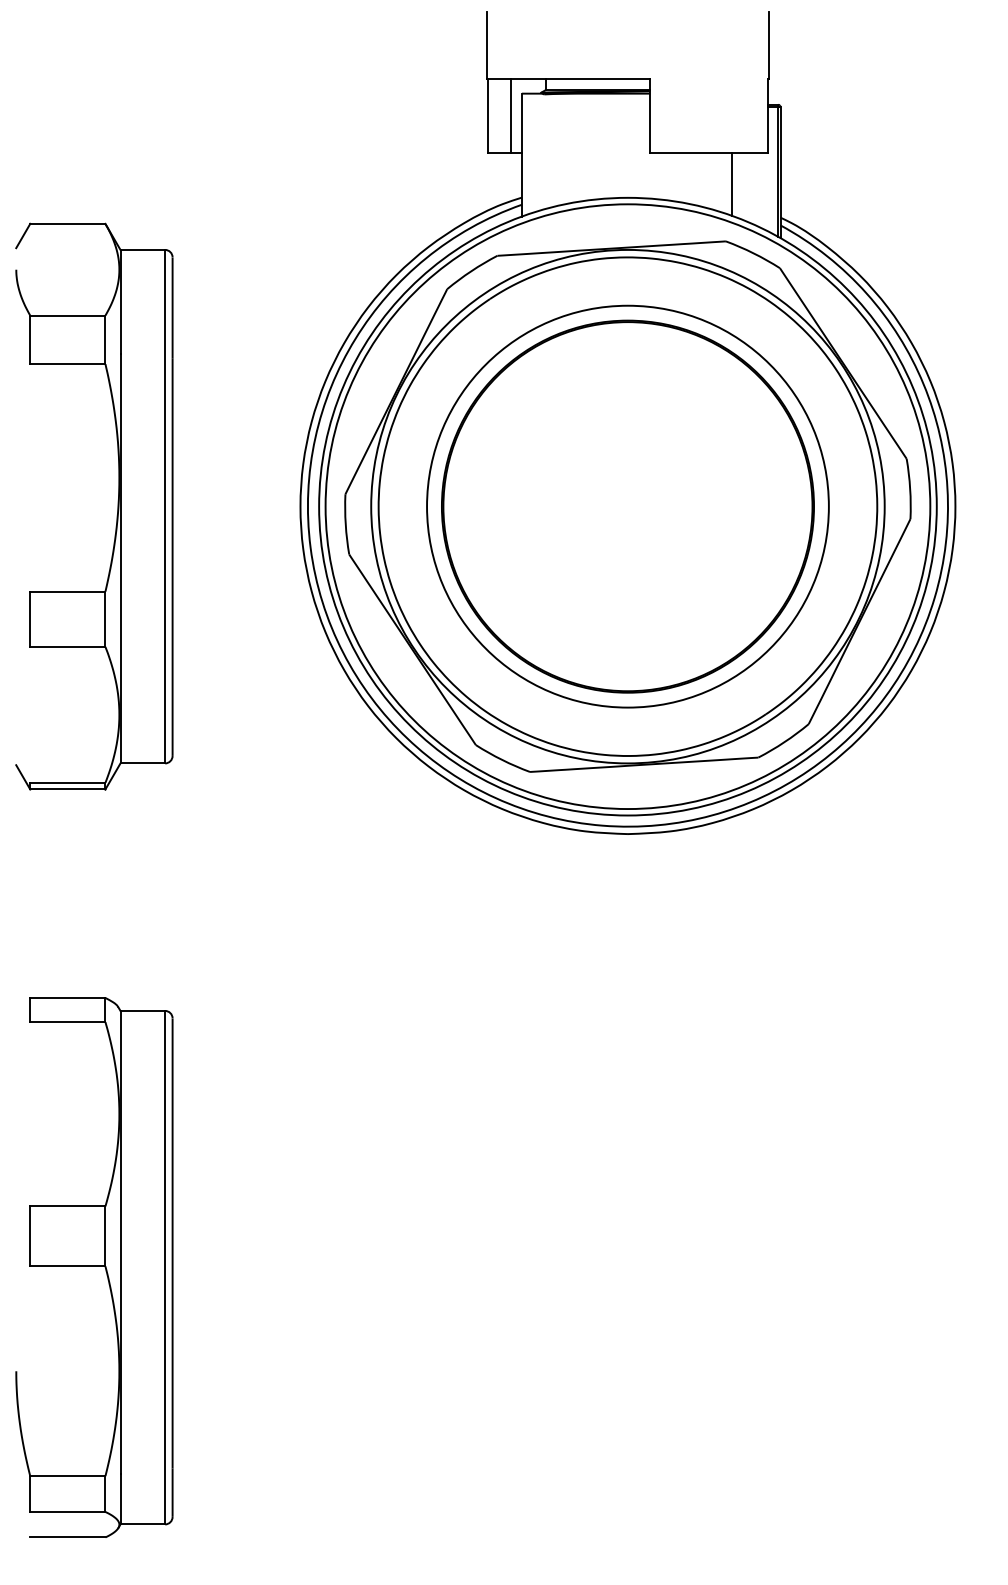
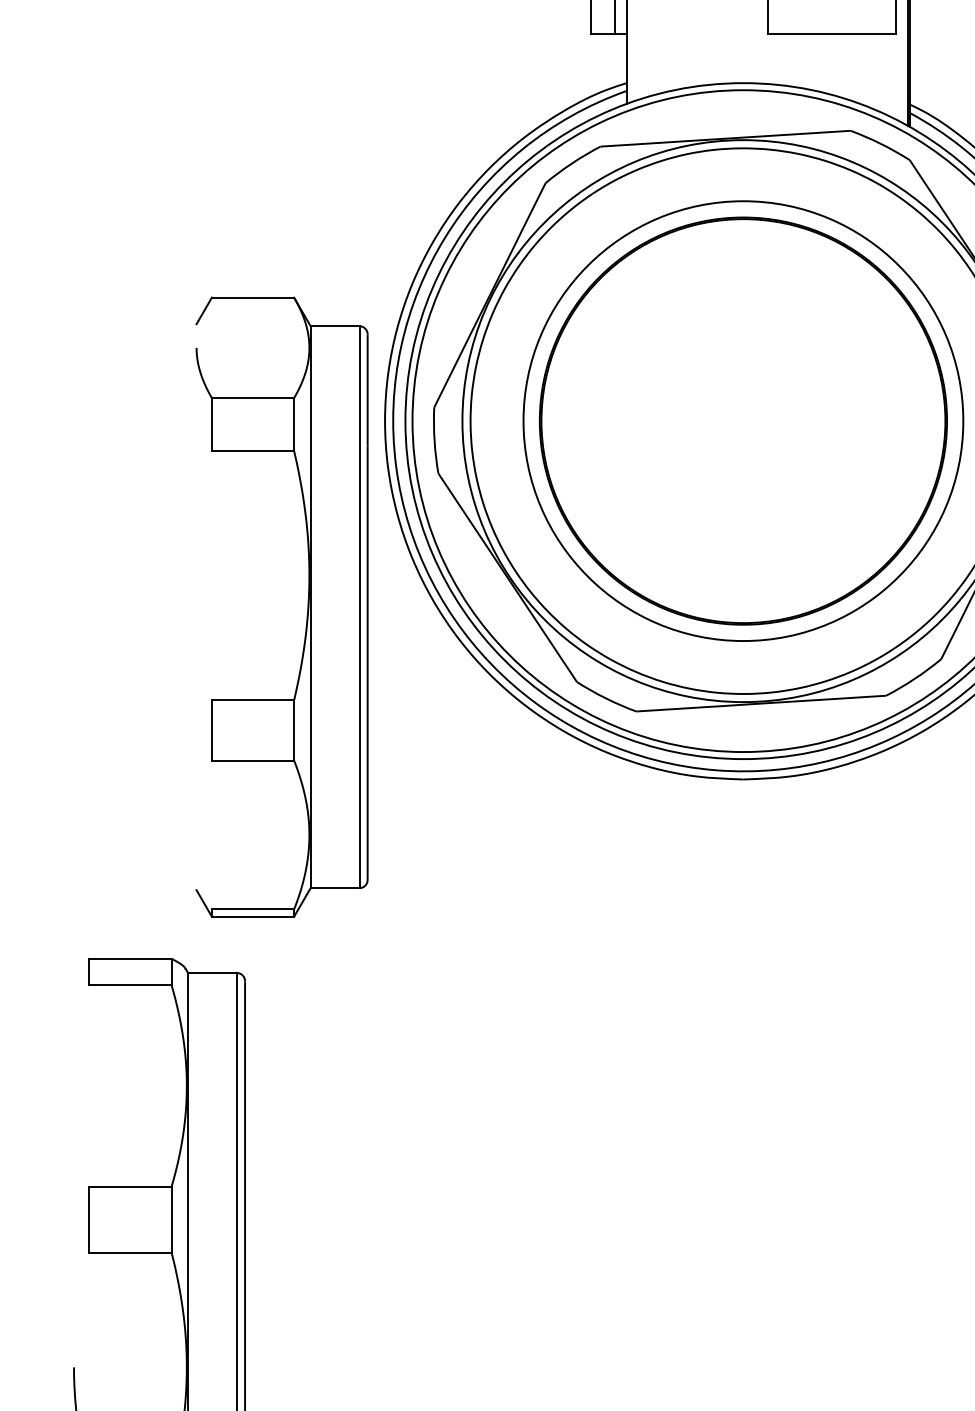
line: (731, 184) -> (856, 68), removed
part: (117, 506) -> (307, 606), moved

